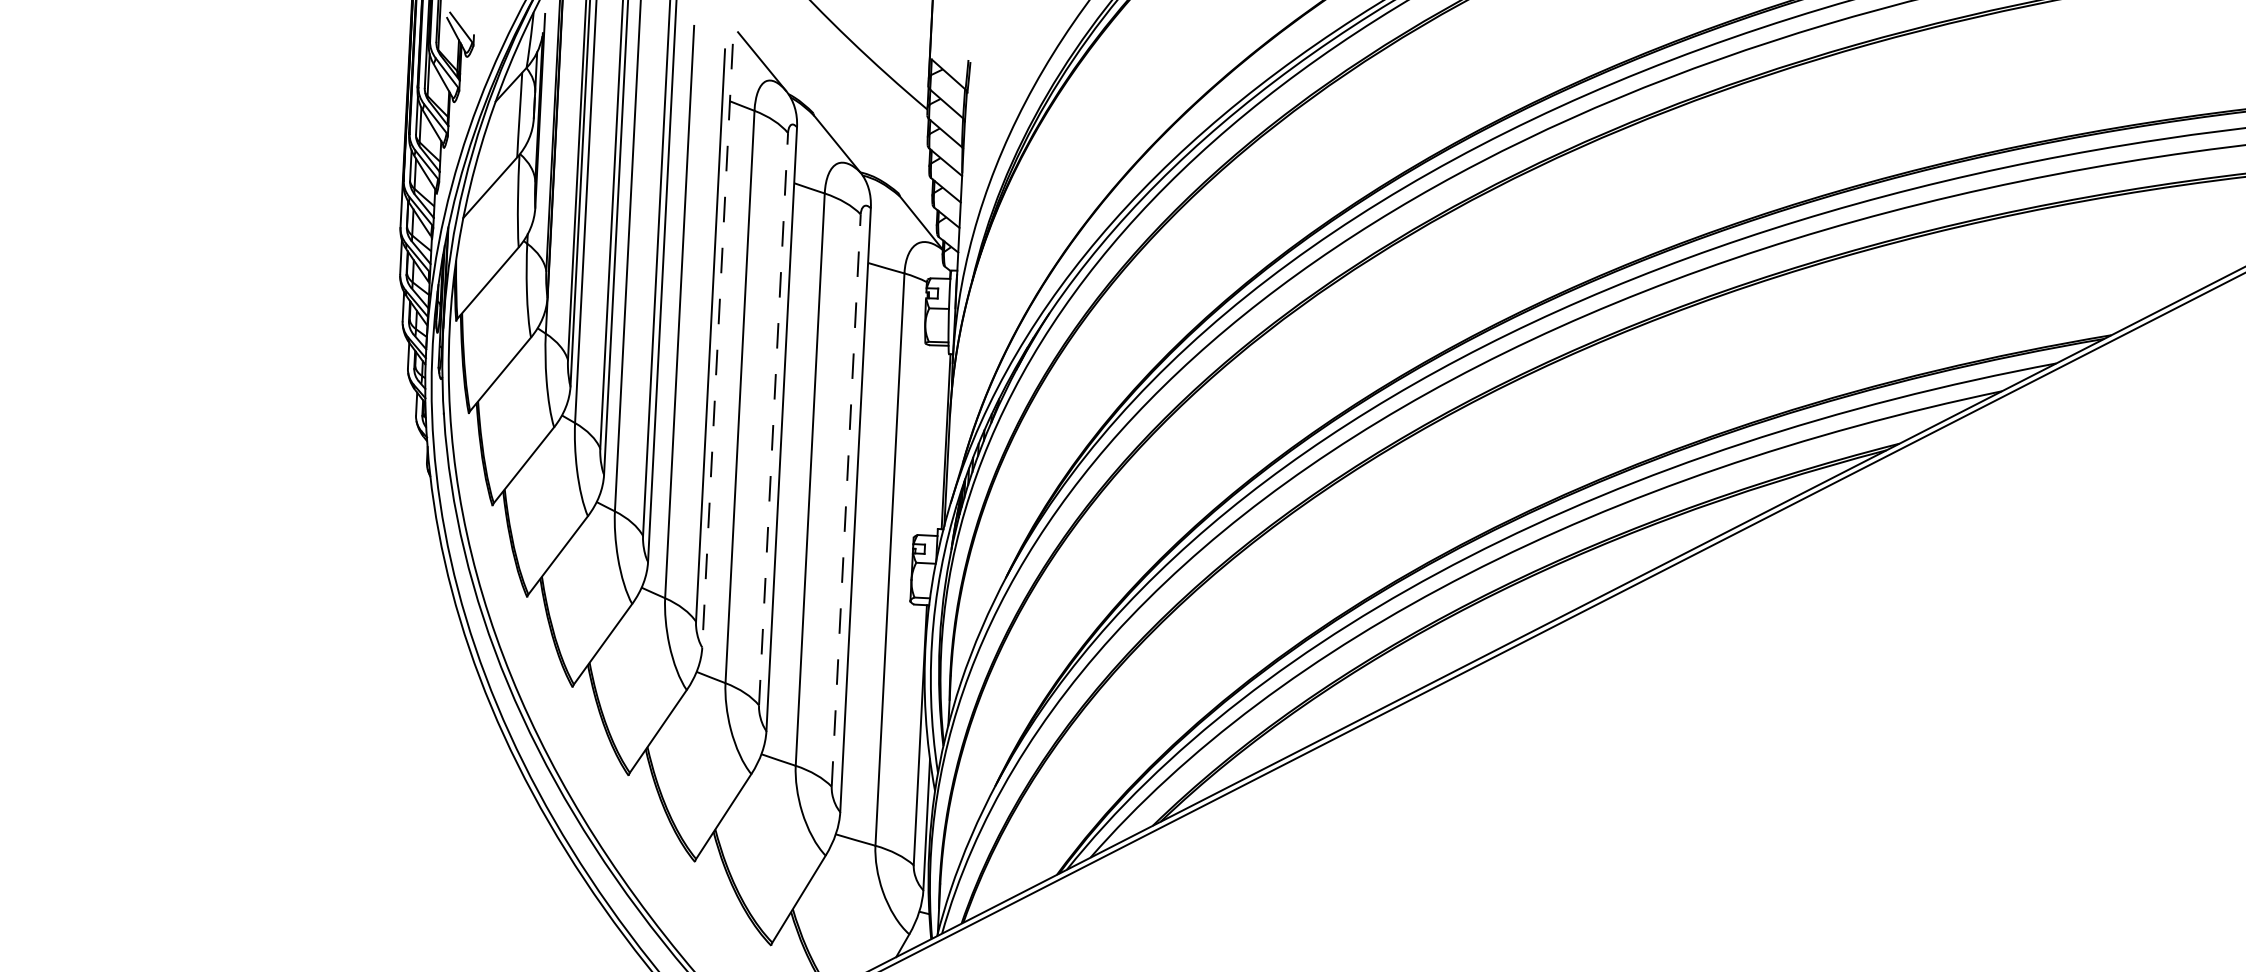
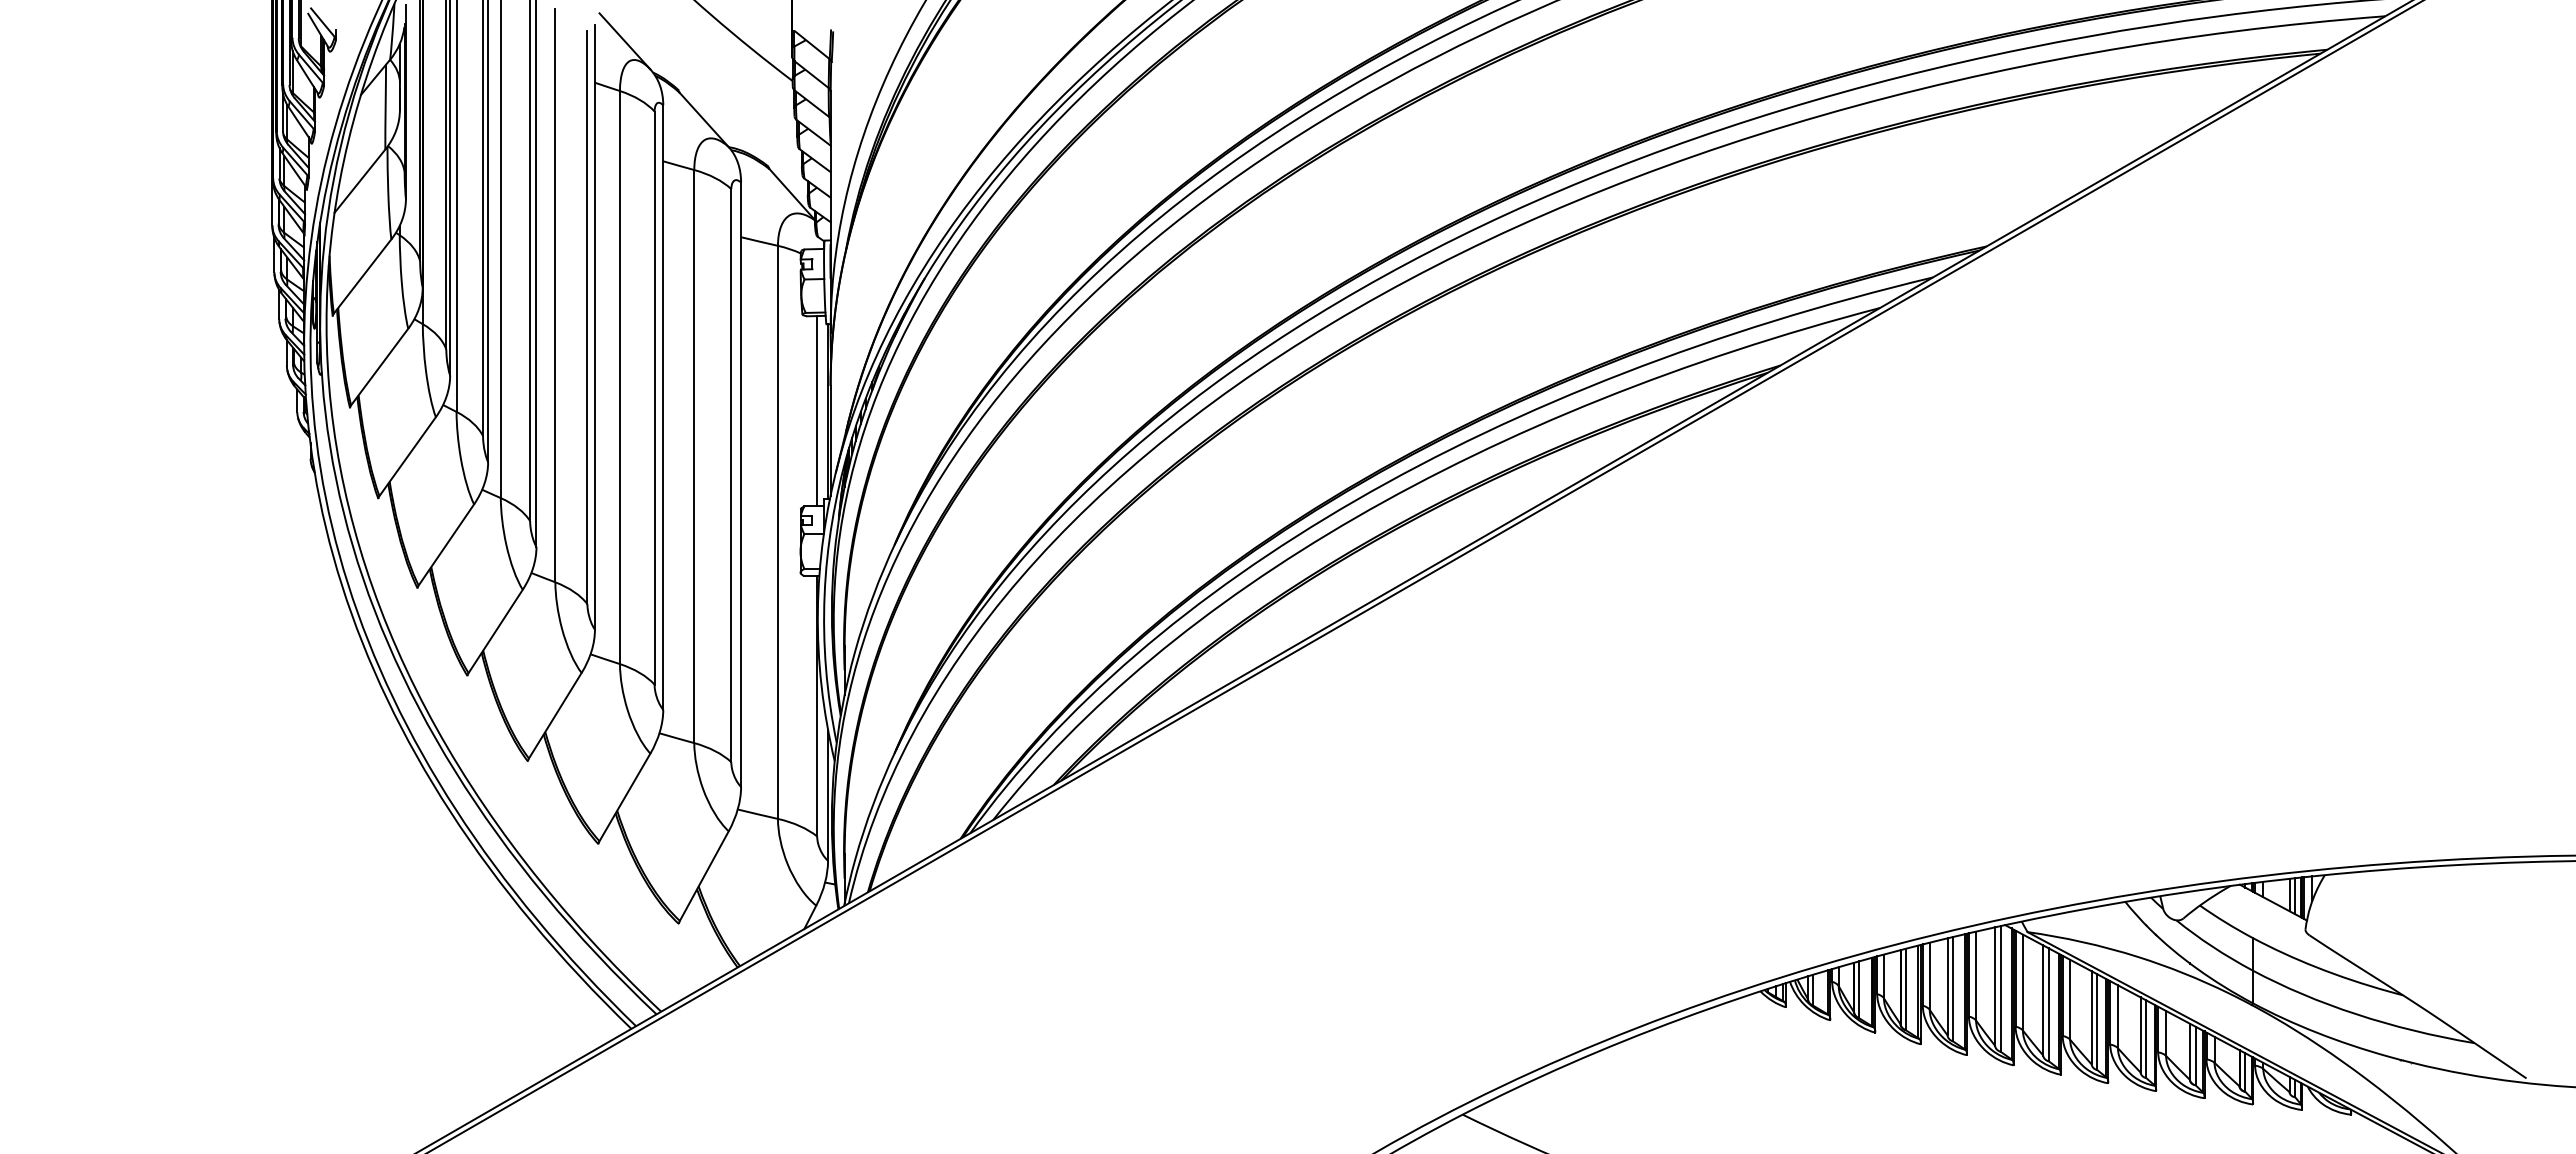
line: (717, 345) -> (594, 327), dashed -> solid
line: (773, 419) -> (654, 398), dashed -> solid
line: (935, 440) -> (817, 411), added
line: (846, 500) -> (731, 475), dashed -> solid

